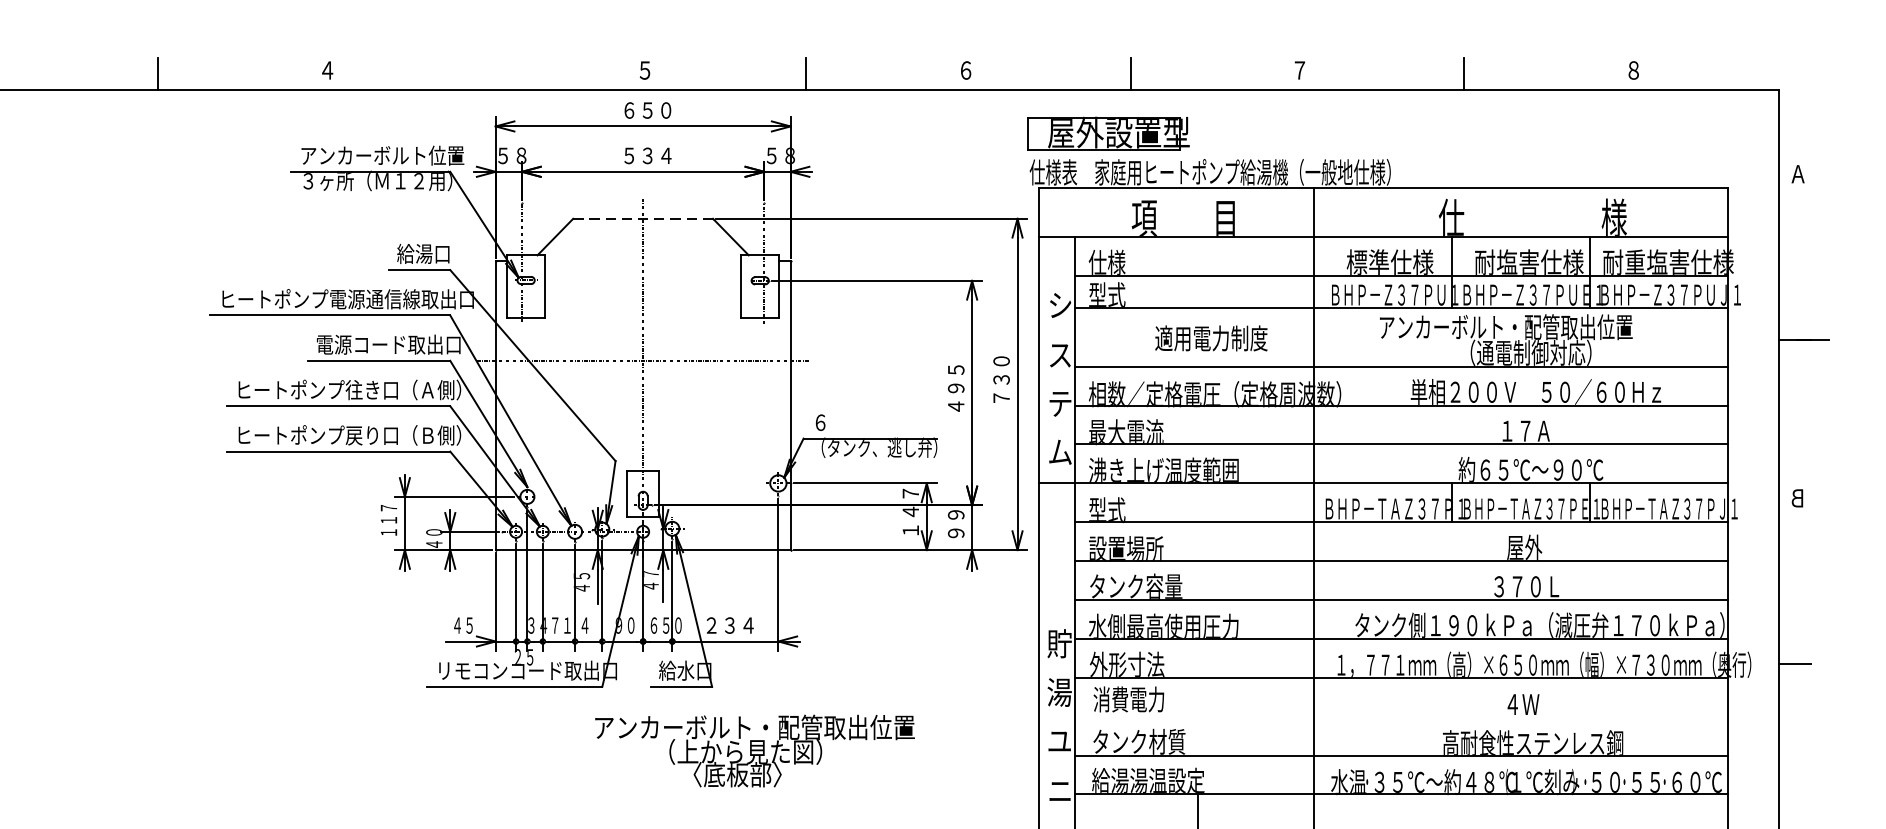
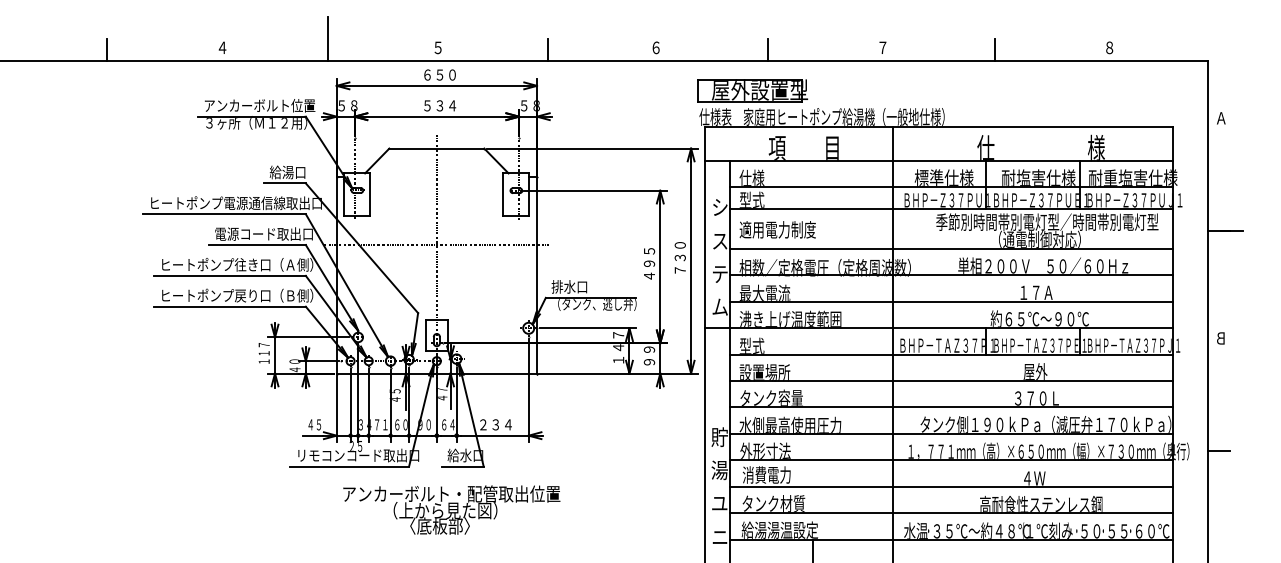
line: (482, 58) -> (327, 39), added
line: (642, 218) -> (436, 148), dashed -> solid
text: (1542, 326) -> (1047, 221), アンカーボルト・配管取出位置 -> 季節別時間帯別電灯型／時間帯別電灯型
text: (1210, 337) -> (777, 229), moved
text: (838, 421) -> (569, 286), ６ -> 排水口
text: (591, 625) -> (401, 424), ４ -> ６０
text: (672, 625) -> (456, 424), ６５０ -> ６４
line: (1400, 716) -> (951, 486), added
text: (754, 750) -> (451, 509), moved

